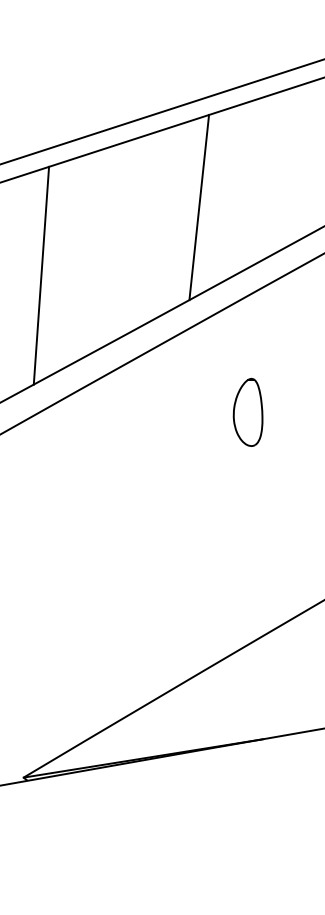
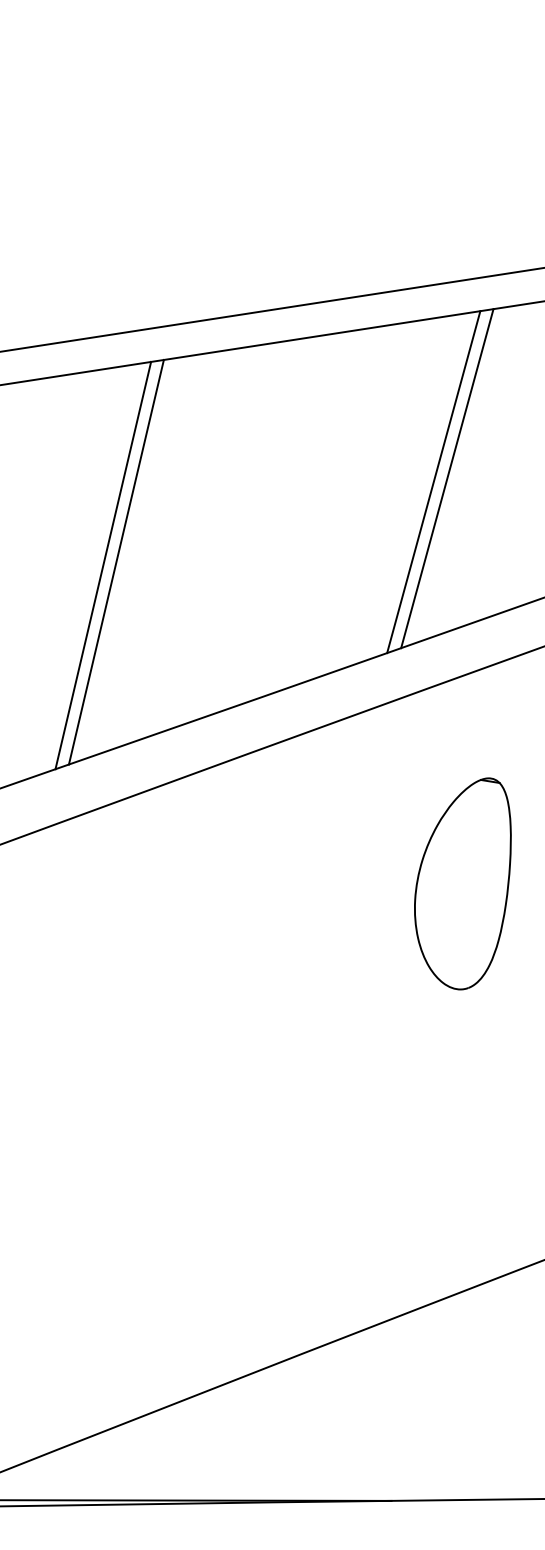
line: (205, 204) -> (446, 478), added
line: (34, 278) -> (102, 565), added
part: (247, 412) -> (462, 882), size x1.67

